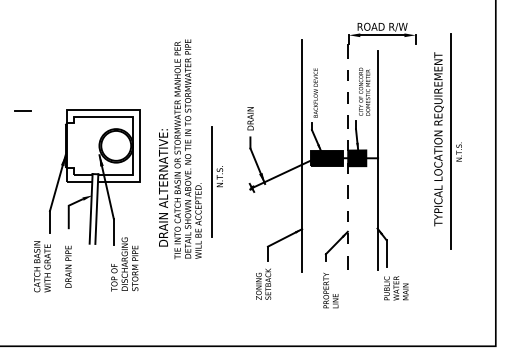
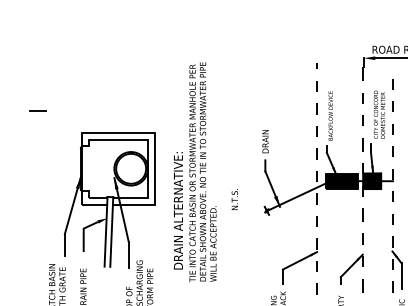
line: (22, 110) -> (37, 110), moved
line: (302, 155) -> (317, 178), solid -> dashed
line: (378, 160) -> (393, 183), solid -> dashed
line: (212, 181) -> (227, 204), removed

